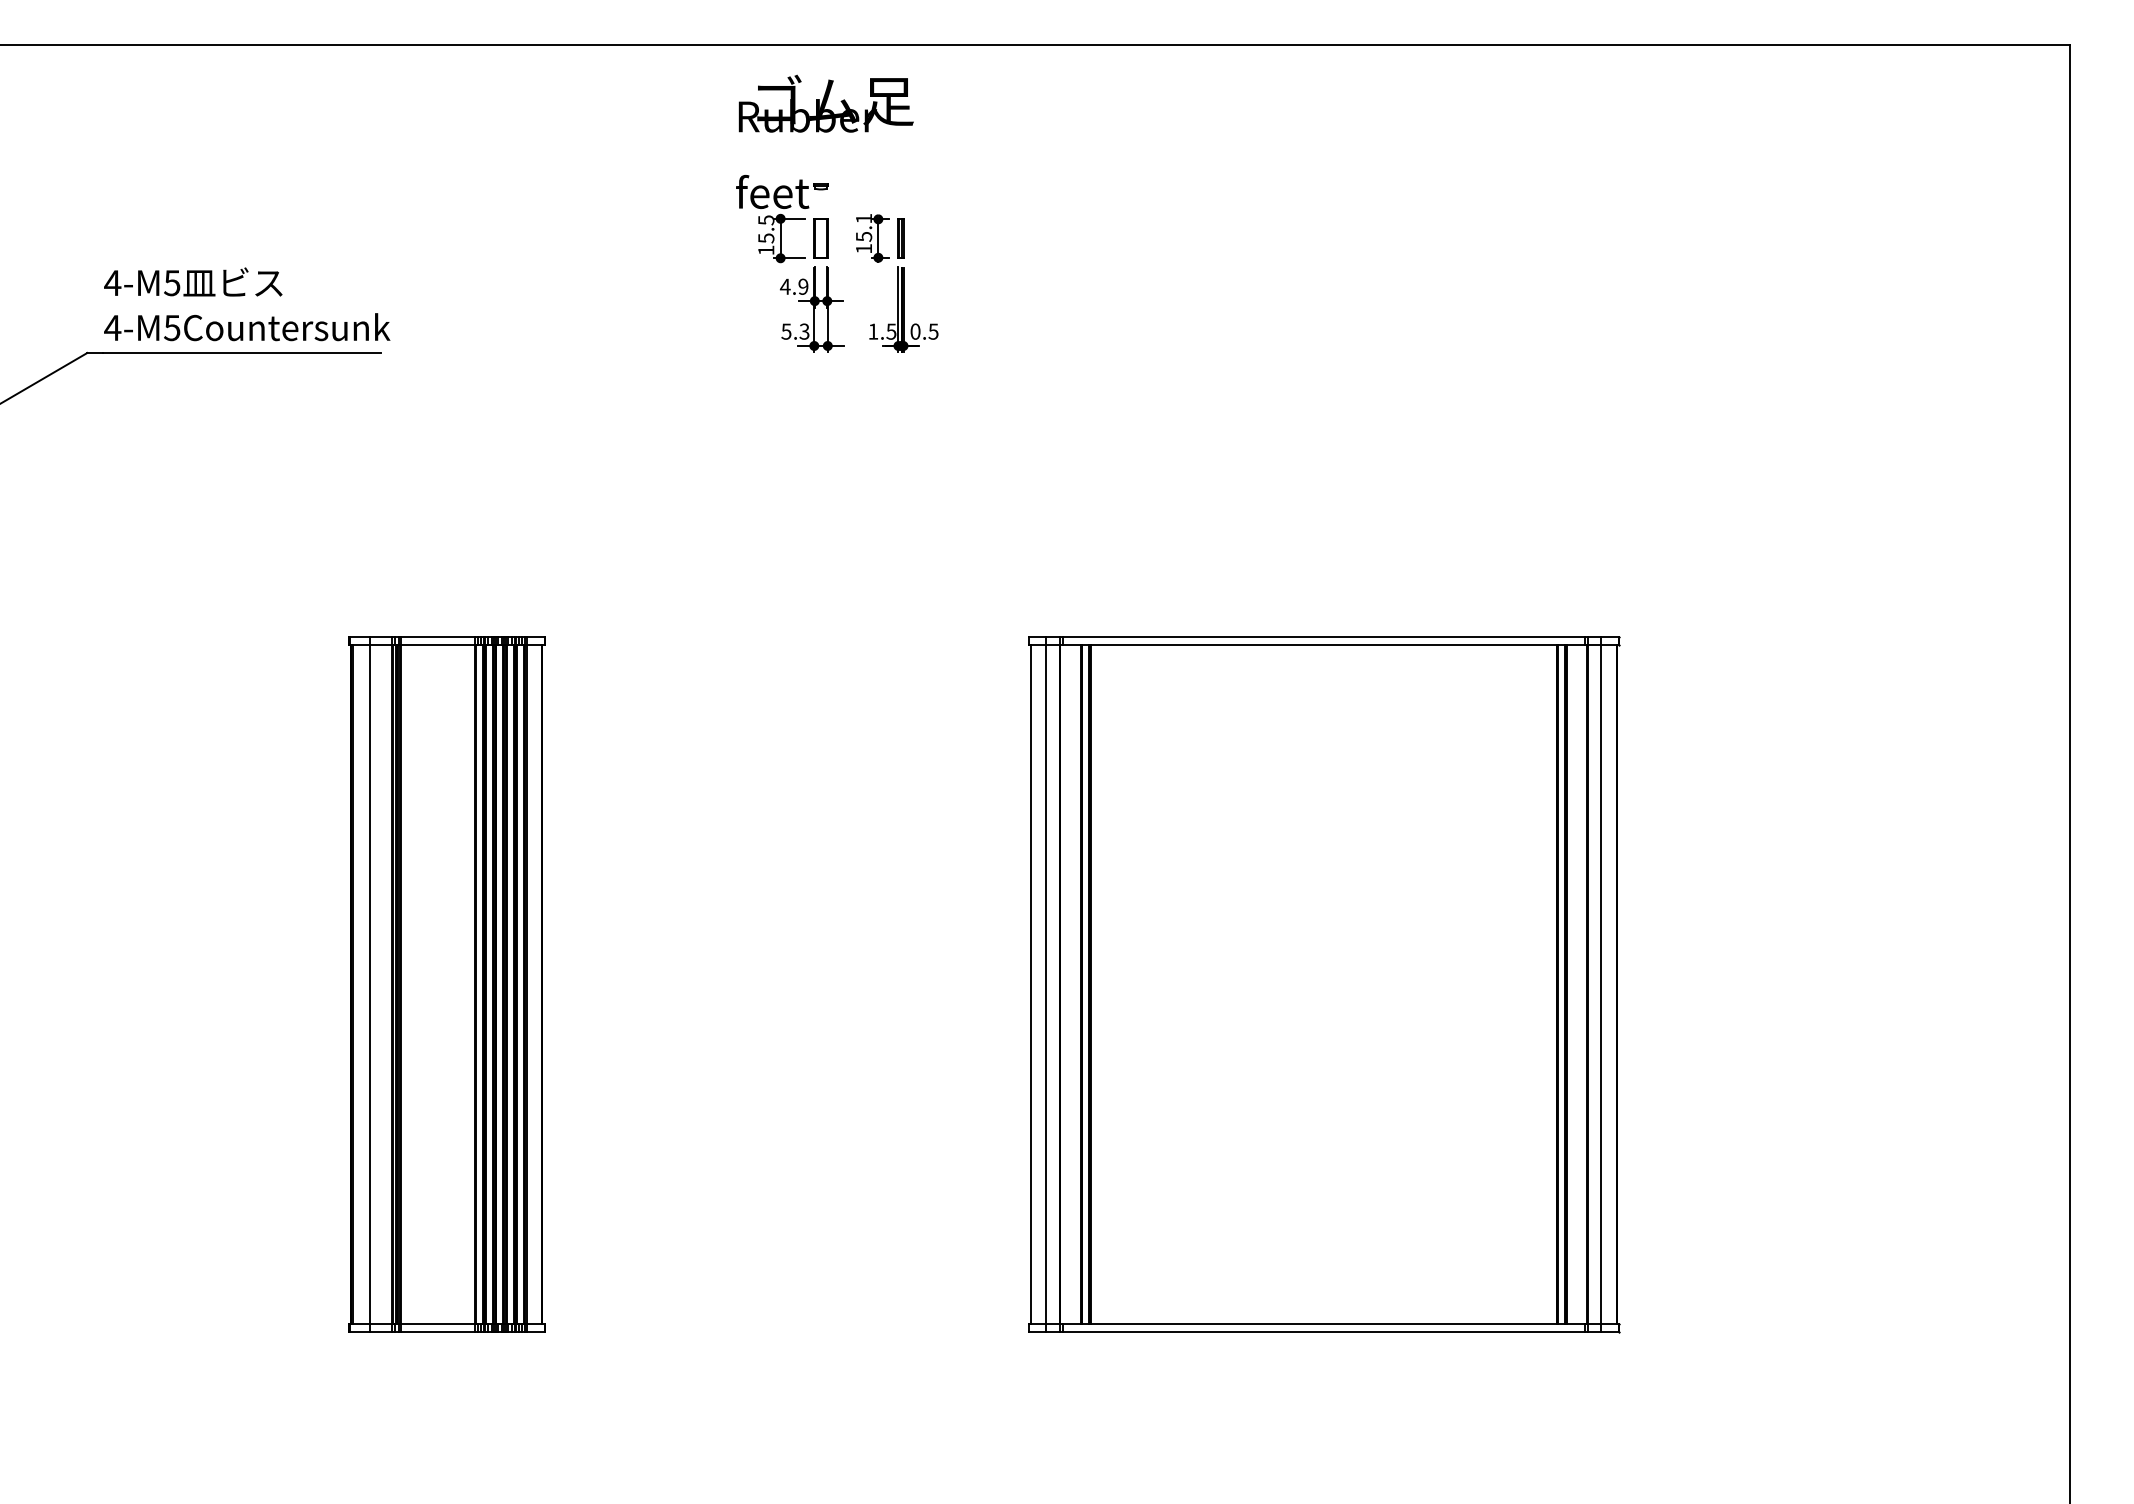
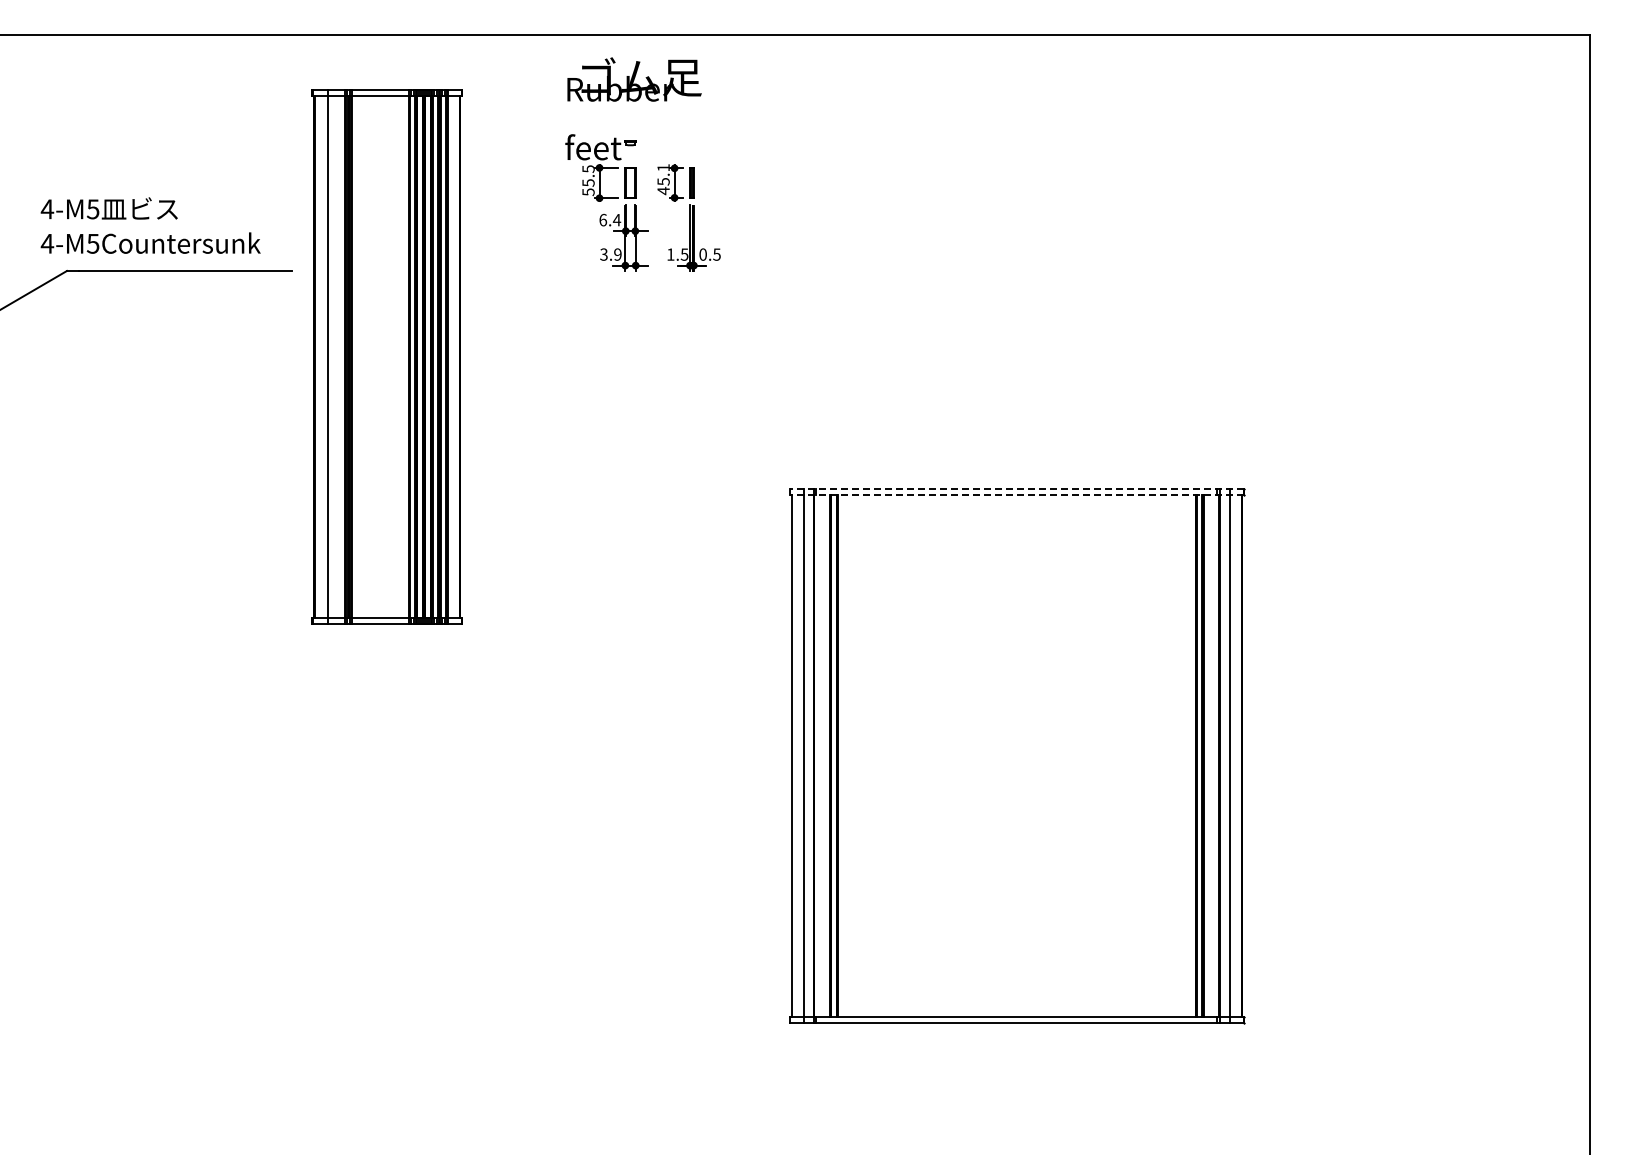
text: (863, 248) -> (663, 190), 15.1 -> 45.1
text: (766, 250) -> (588, 192), 15.5 -> 55.5
text: (794, 285) -> (610, 219), 4.9 -> 6.4
text: (246, 304) -> (150, 225), moved
text: (794, 331) -> (610, 254), 5.3 -> 3.9
line: (1323, 637) -> (1016, 489), solid -> dashed
line: (1323, 645) -> (1016, 495), solid -> dashed
part: (446, 983) -> (386, 356), moved

